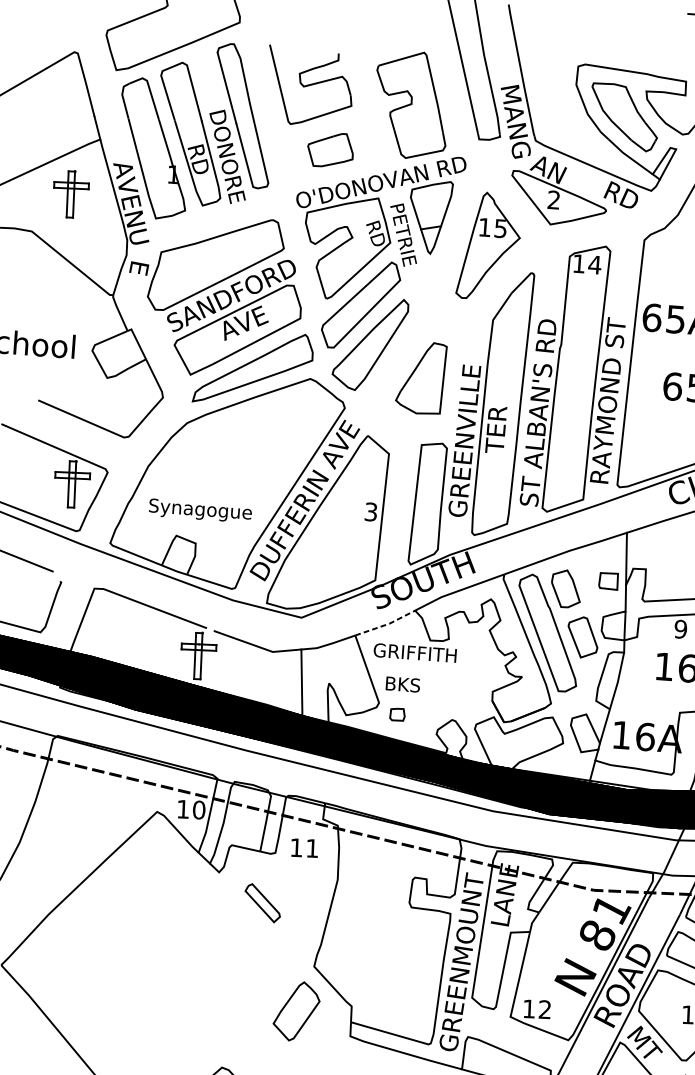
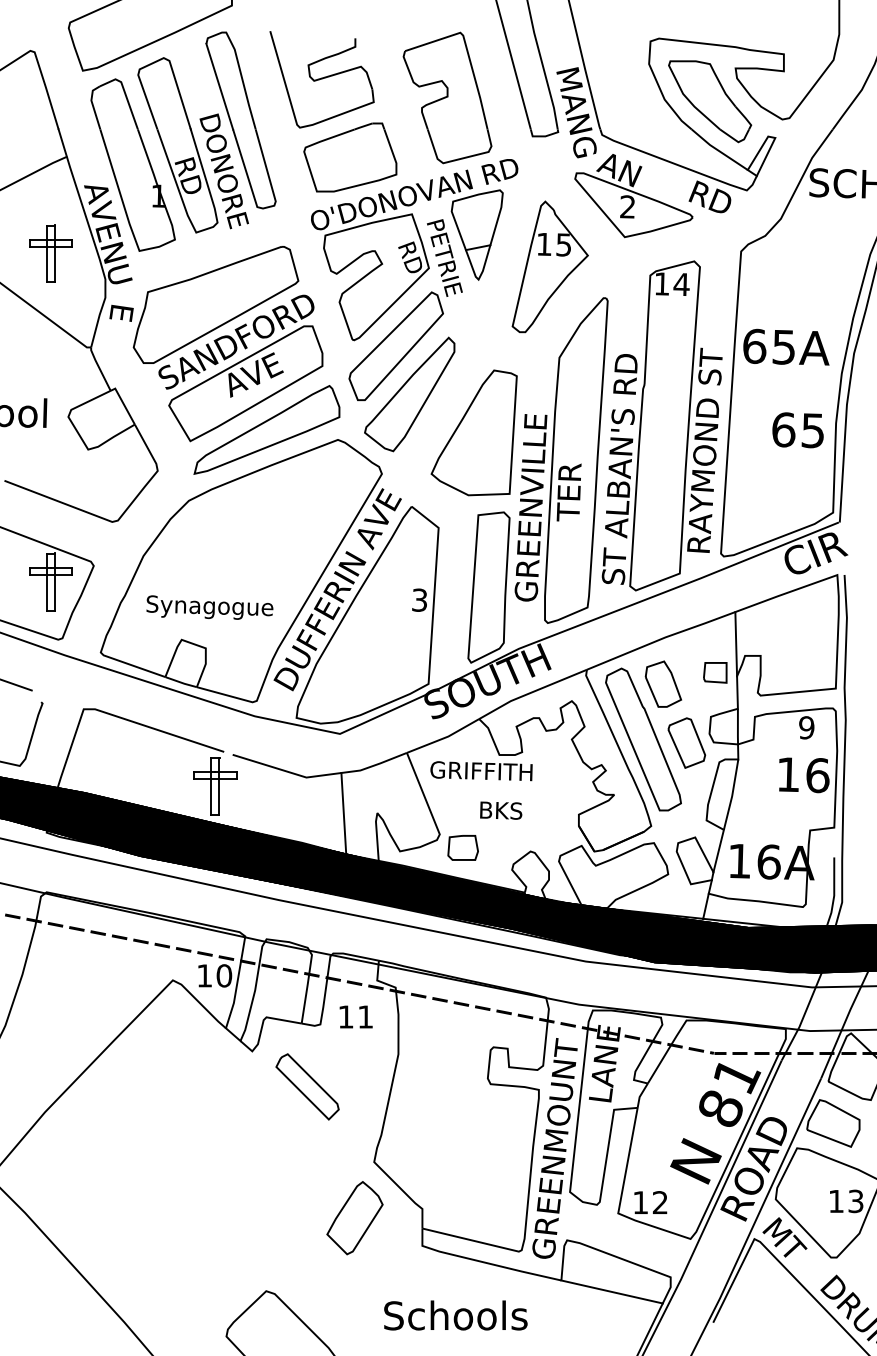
part: (330, 150) -> (350, 157), size x1.67
part: (70, 194) -> (50, 253), moved
part: (420, 377) -> (473, 432), size x1.43
line: (386, 624) -> (444, 737), dashed -> solid
text: (403, 684) -> (501, 810), moved
part: (397, 714) -> (462, 847), size x1.67
part: (262, 902) -> (307, 1086), size x1.43

